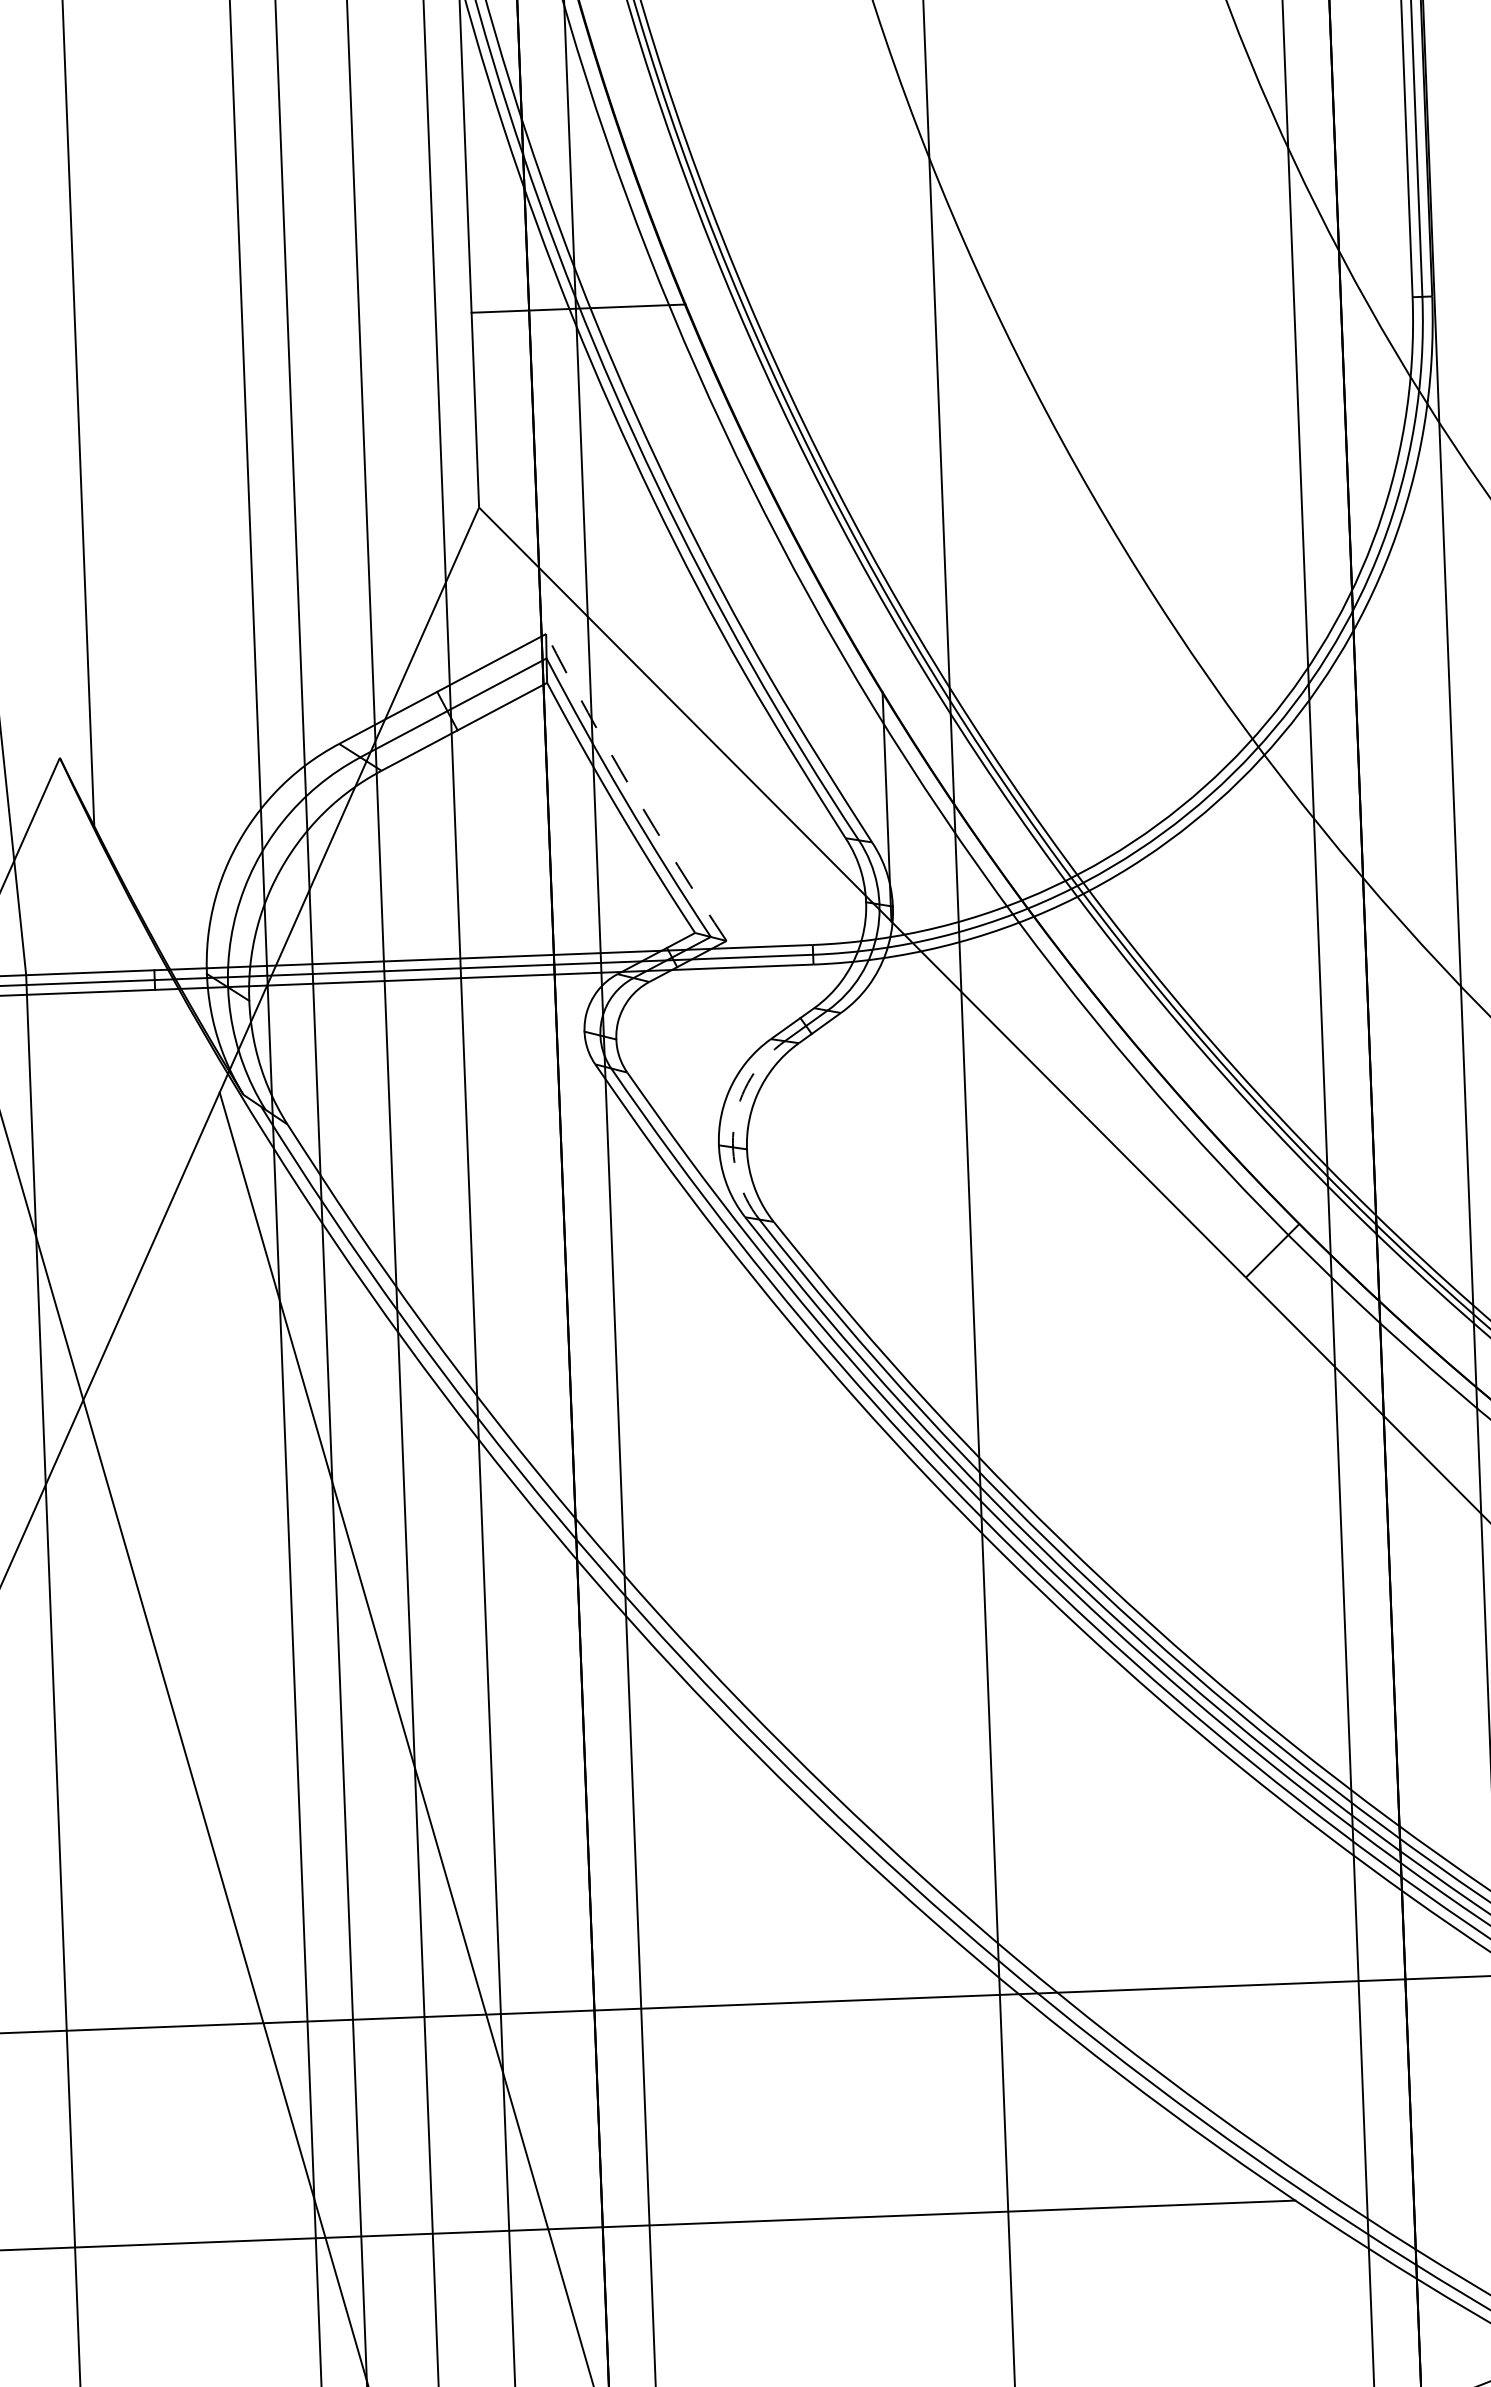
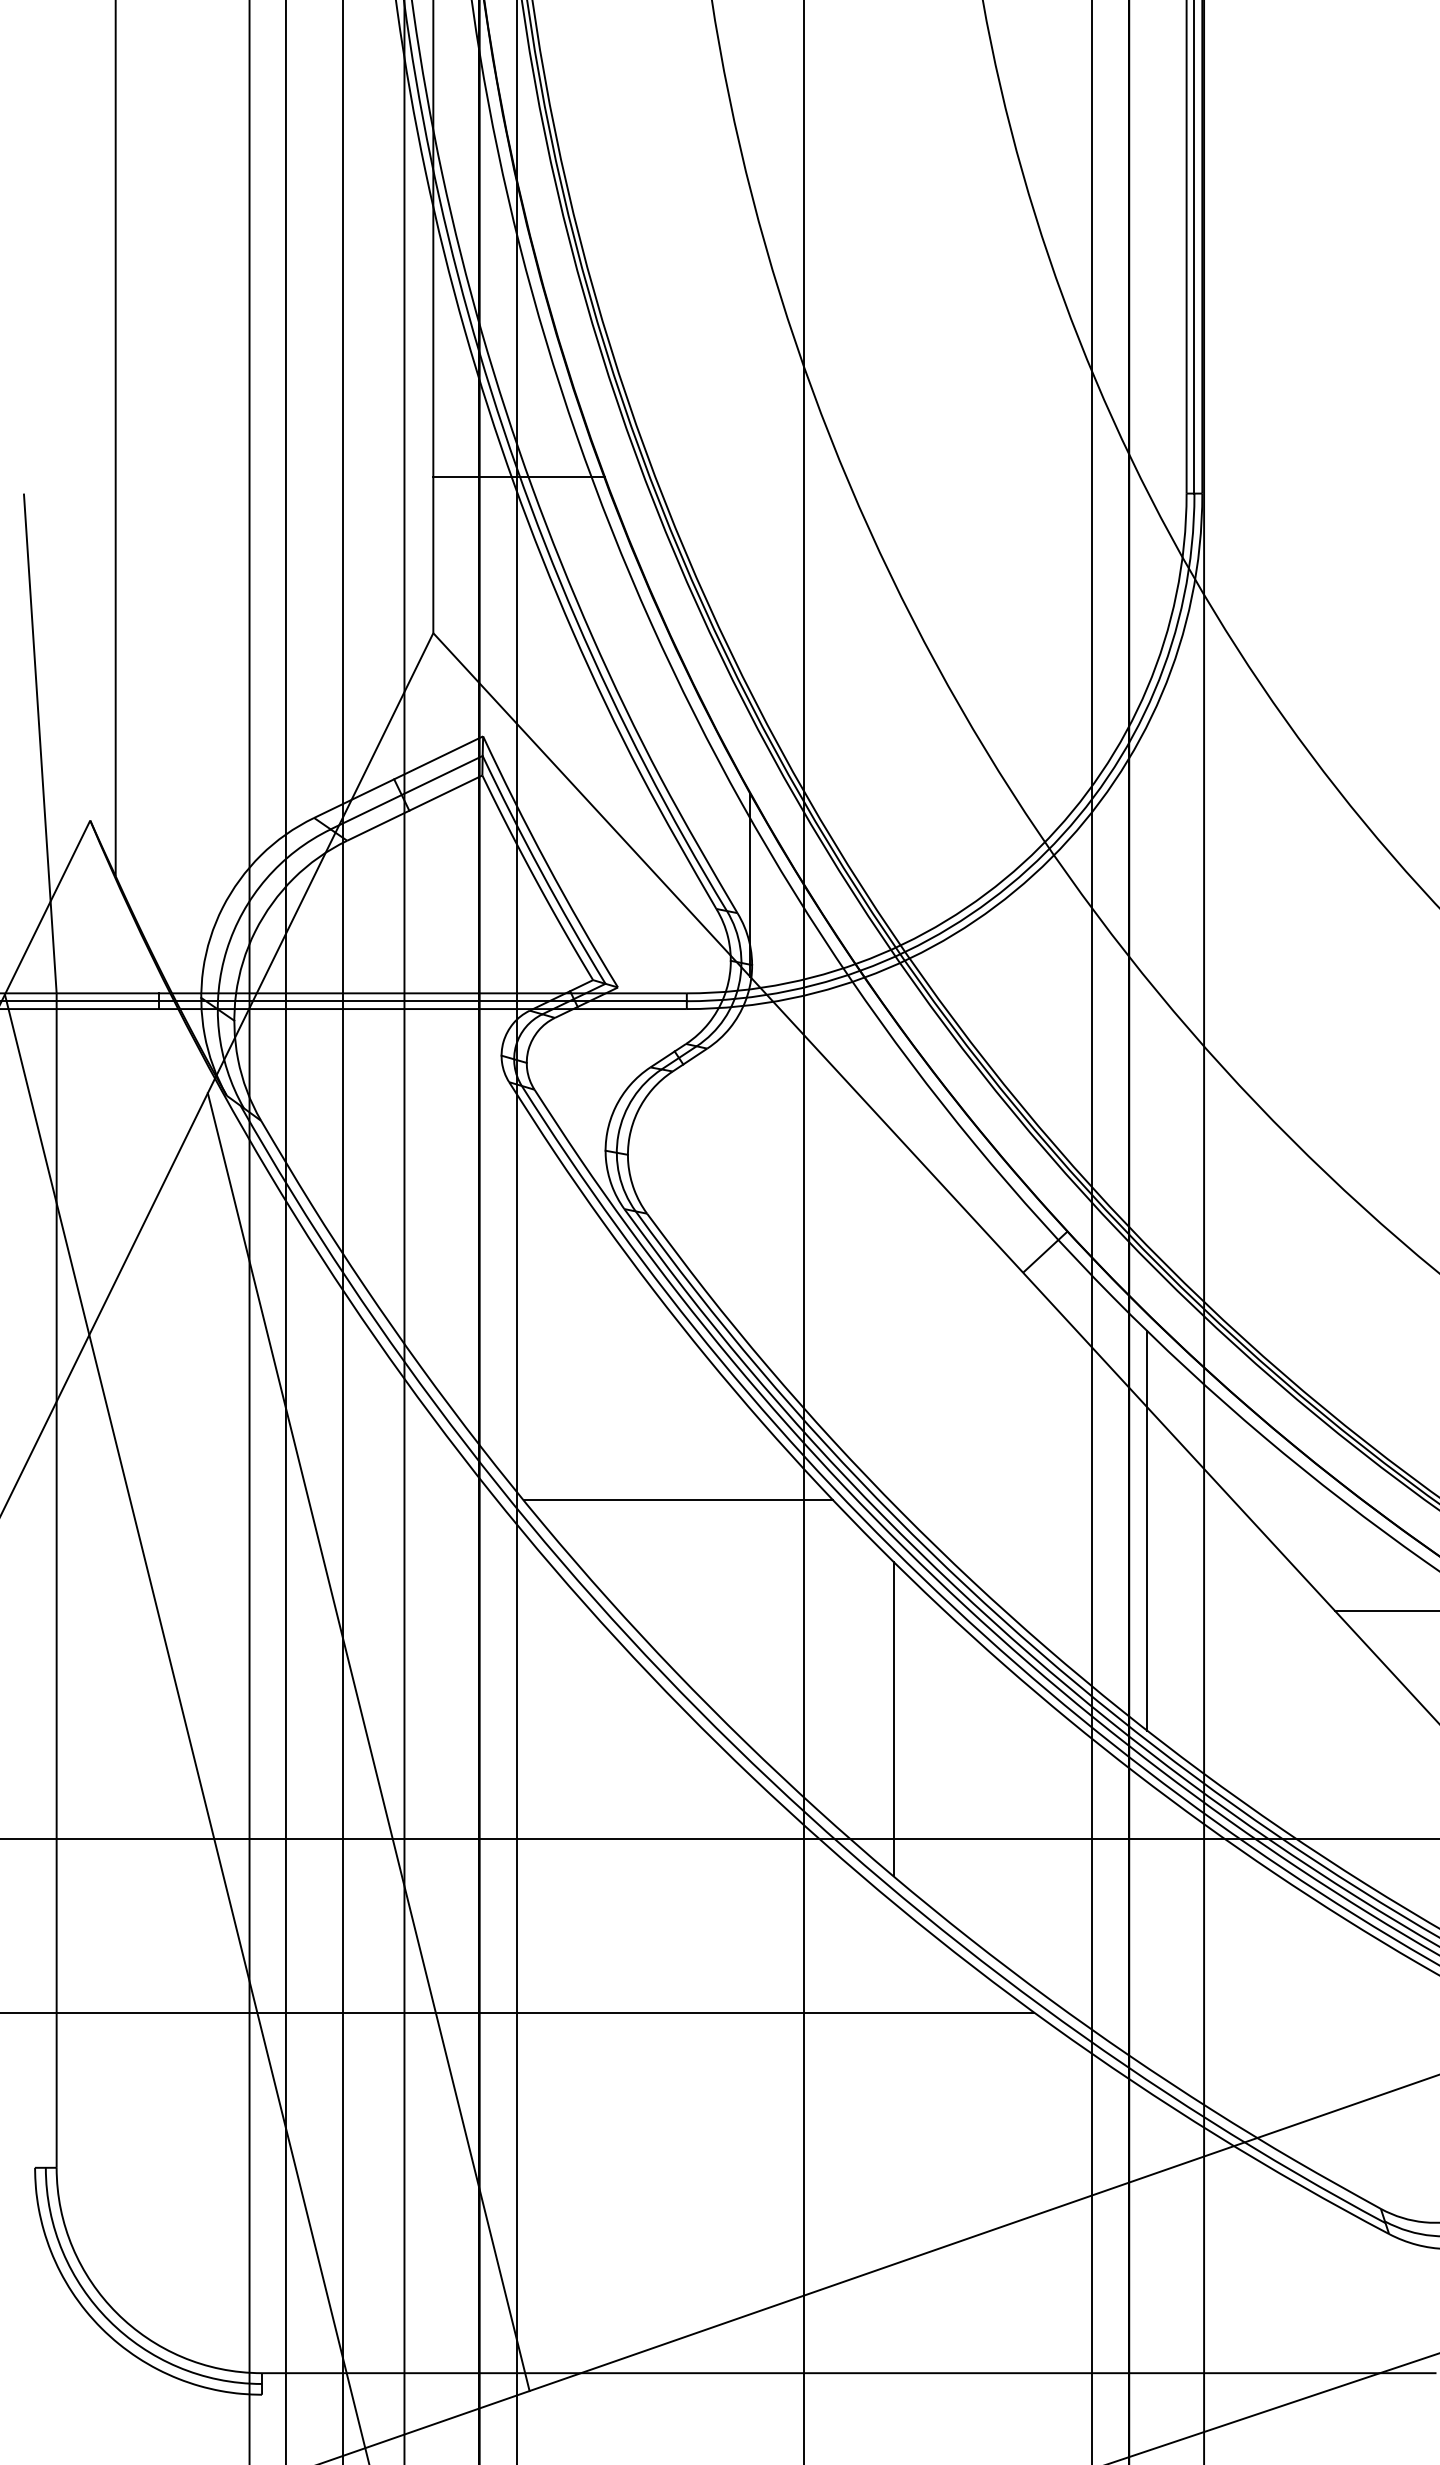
arc: (631, 789) -> (546, 863), dashed -> solid
arc: (734, 1124) -> (618, 1134), dashed -> solid
line: (826, 1578) -> (678, 1500), added
line: (1413, 1593) -> (1147, 1530), added
line: (1105, 1840) -> (893, 1718), added

